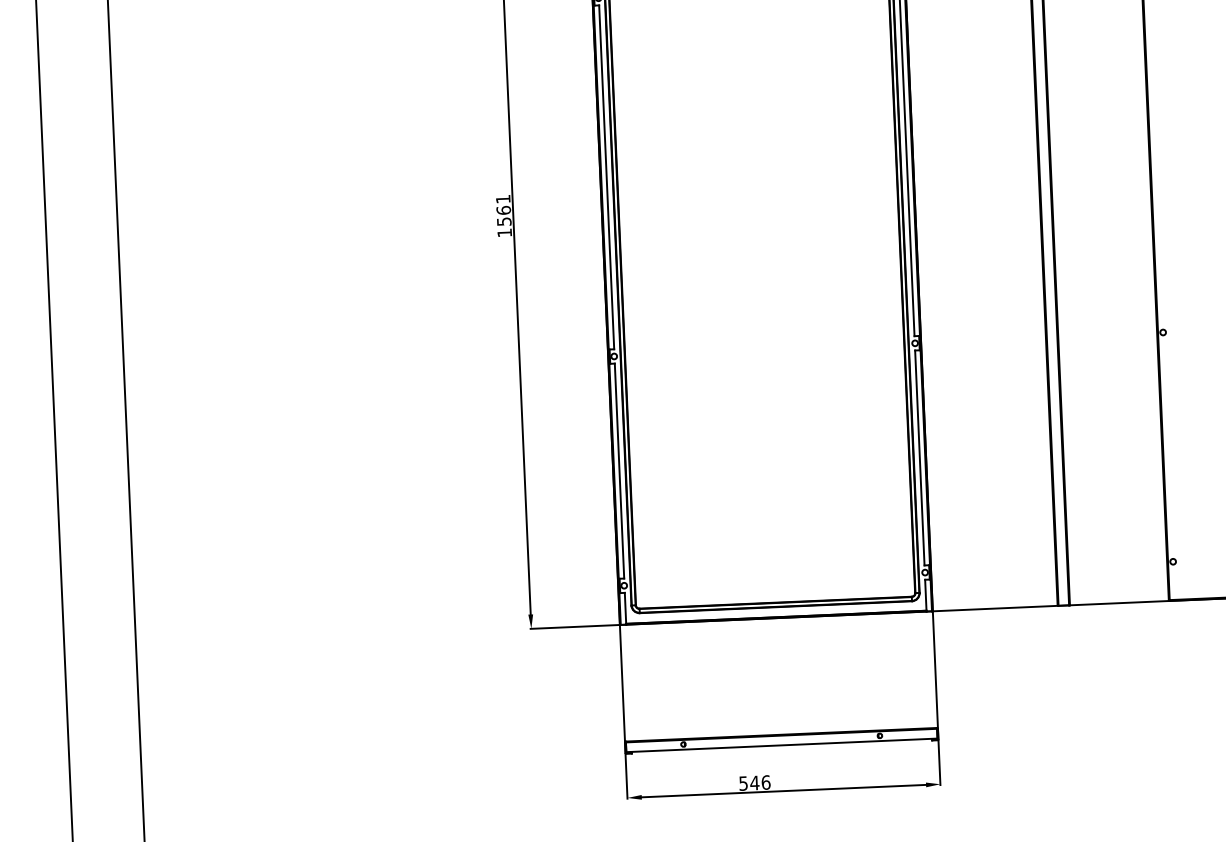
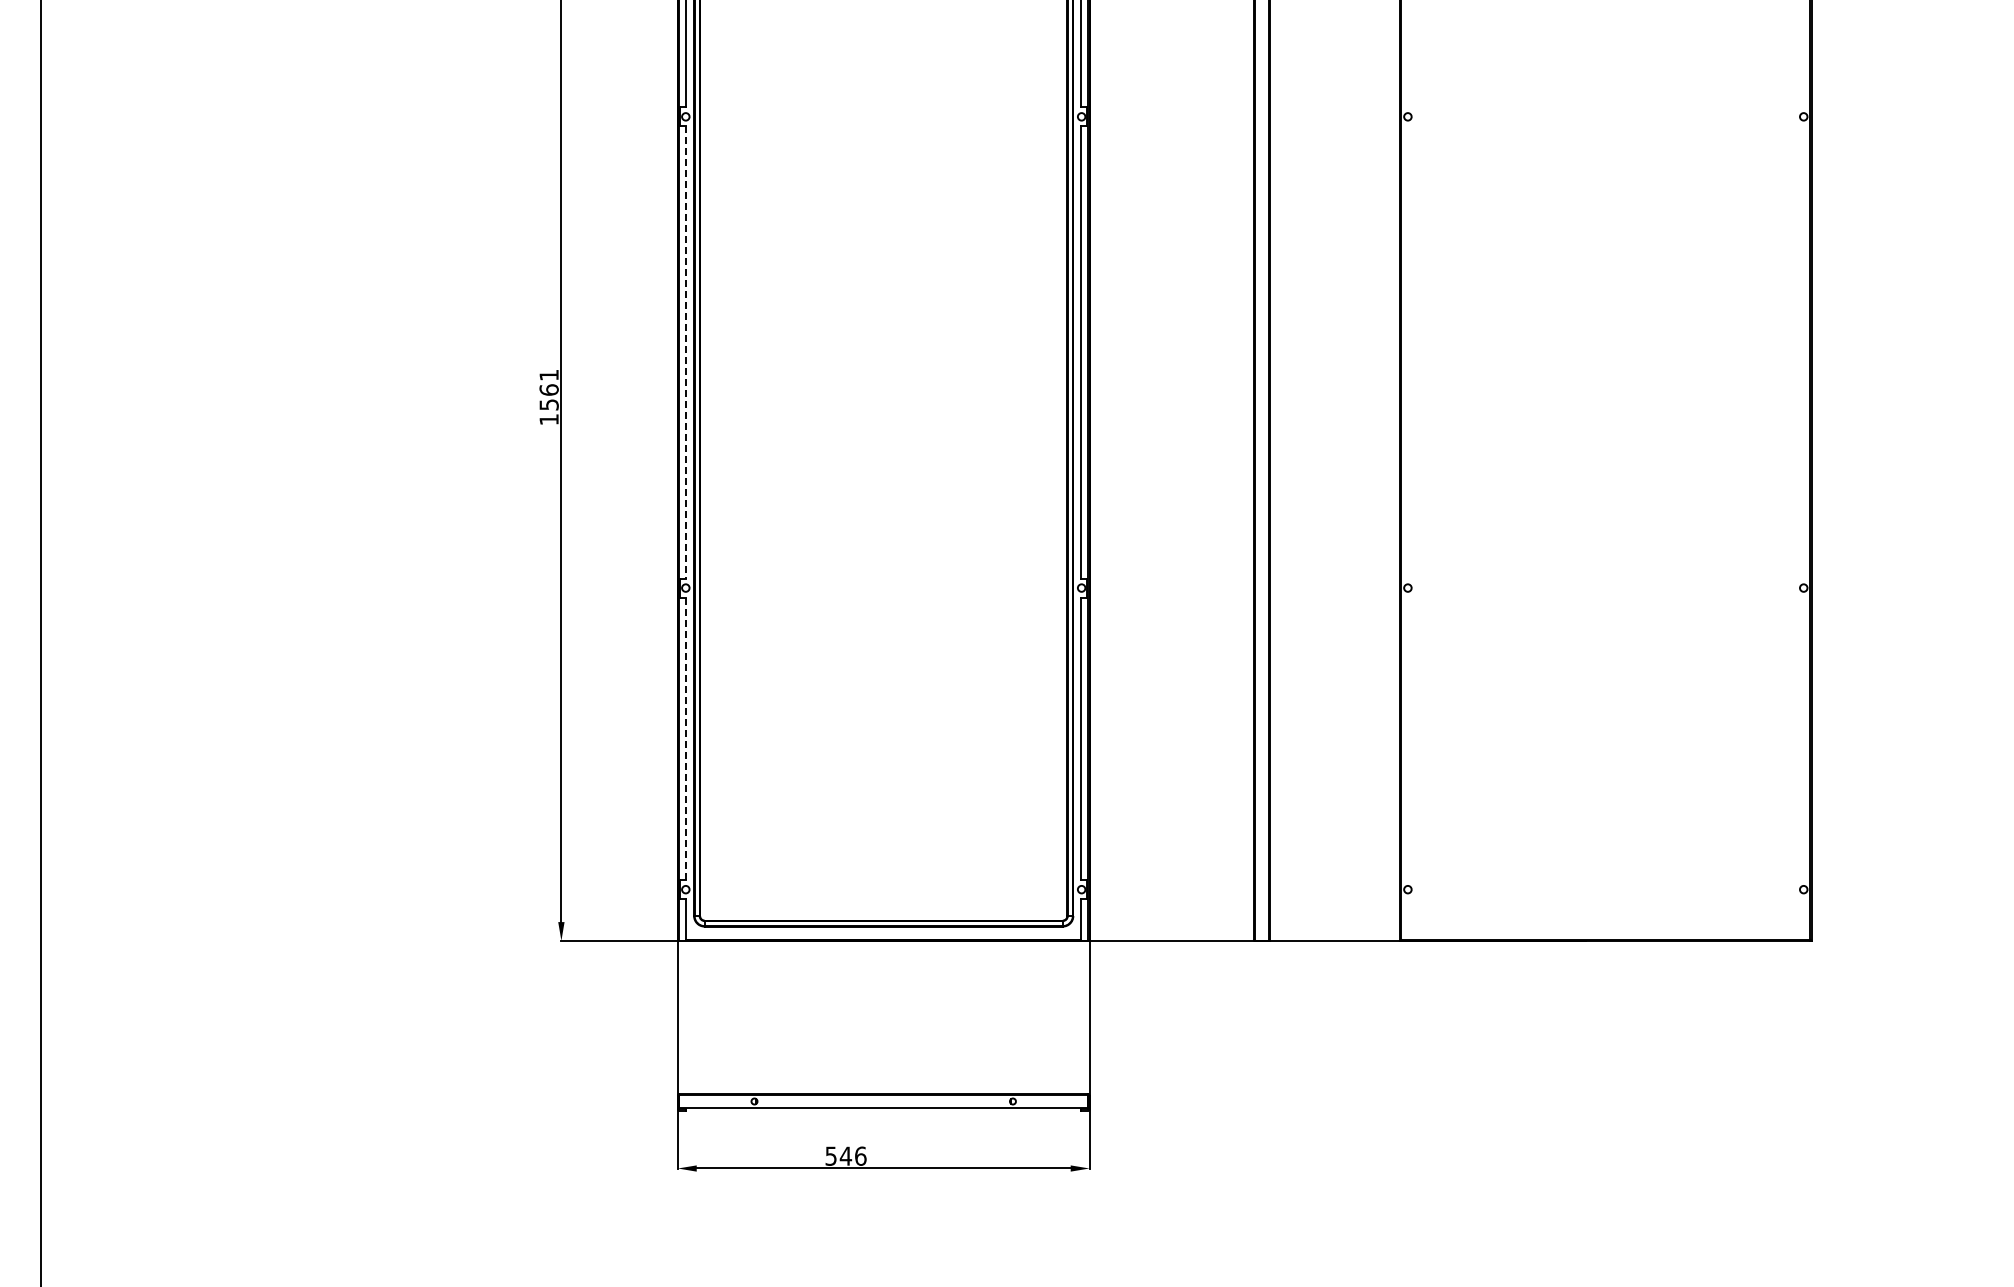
line: (606, 177) -> (686, 352), solid -> dashed
line: (619, 471) -> (686, 739), solid -> dashed

